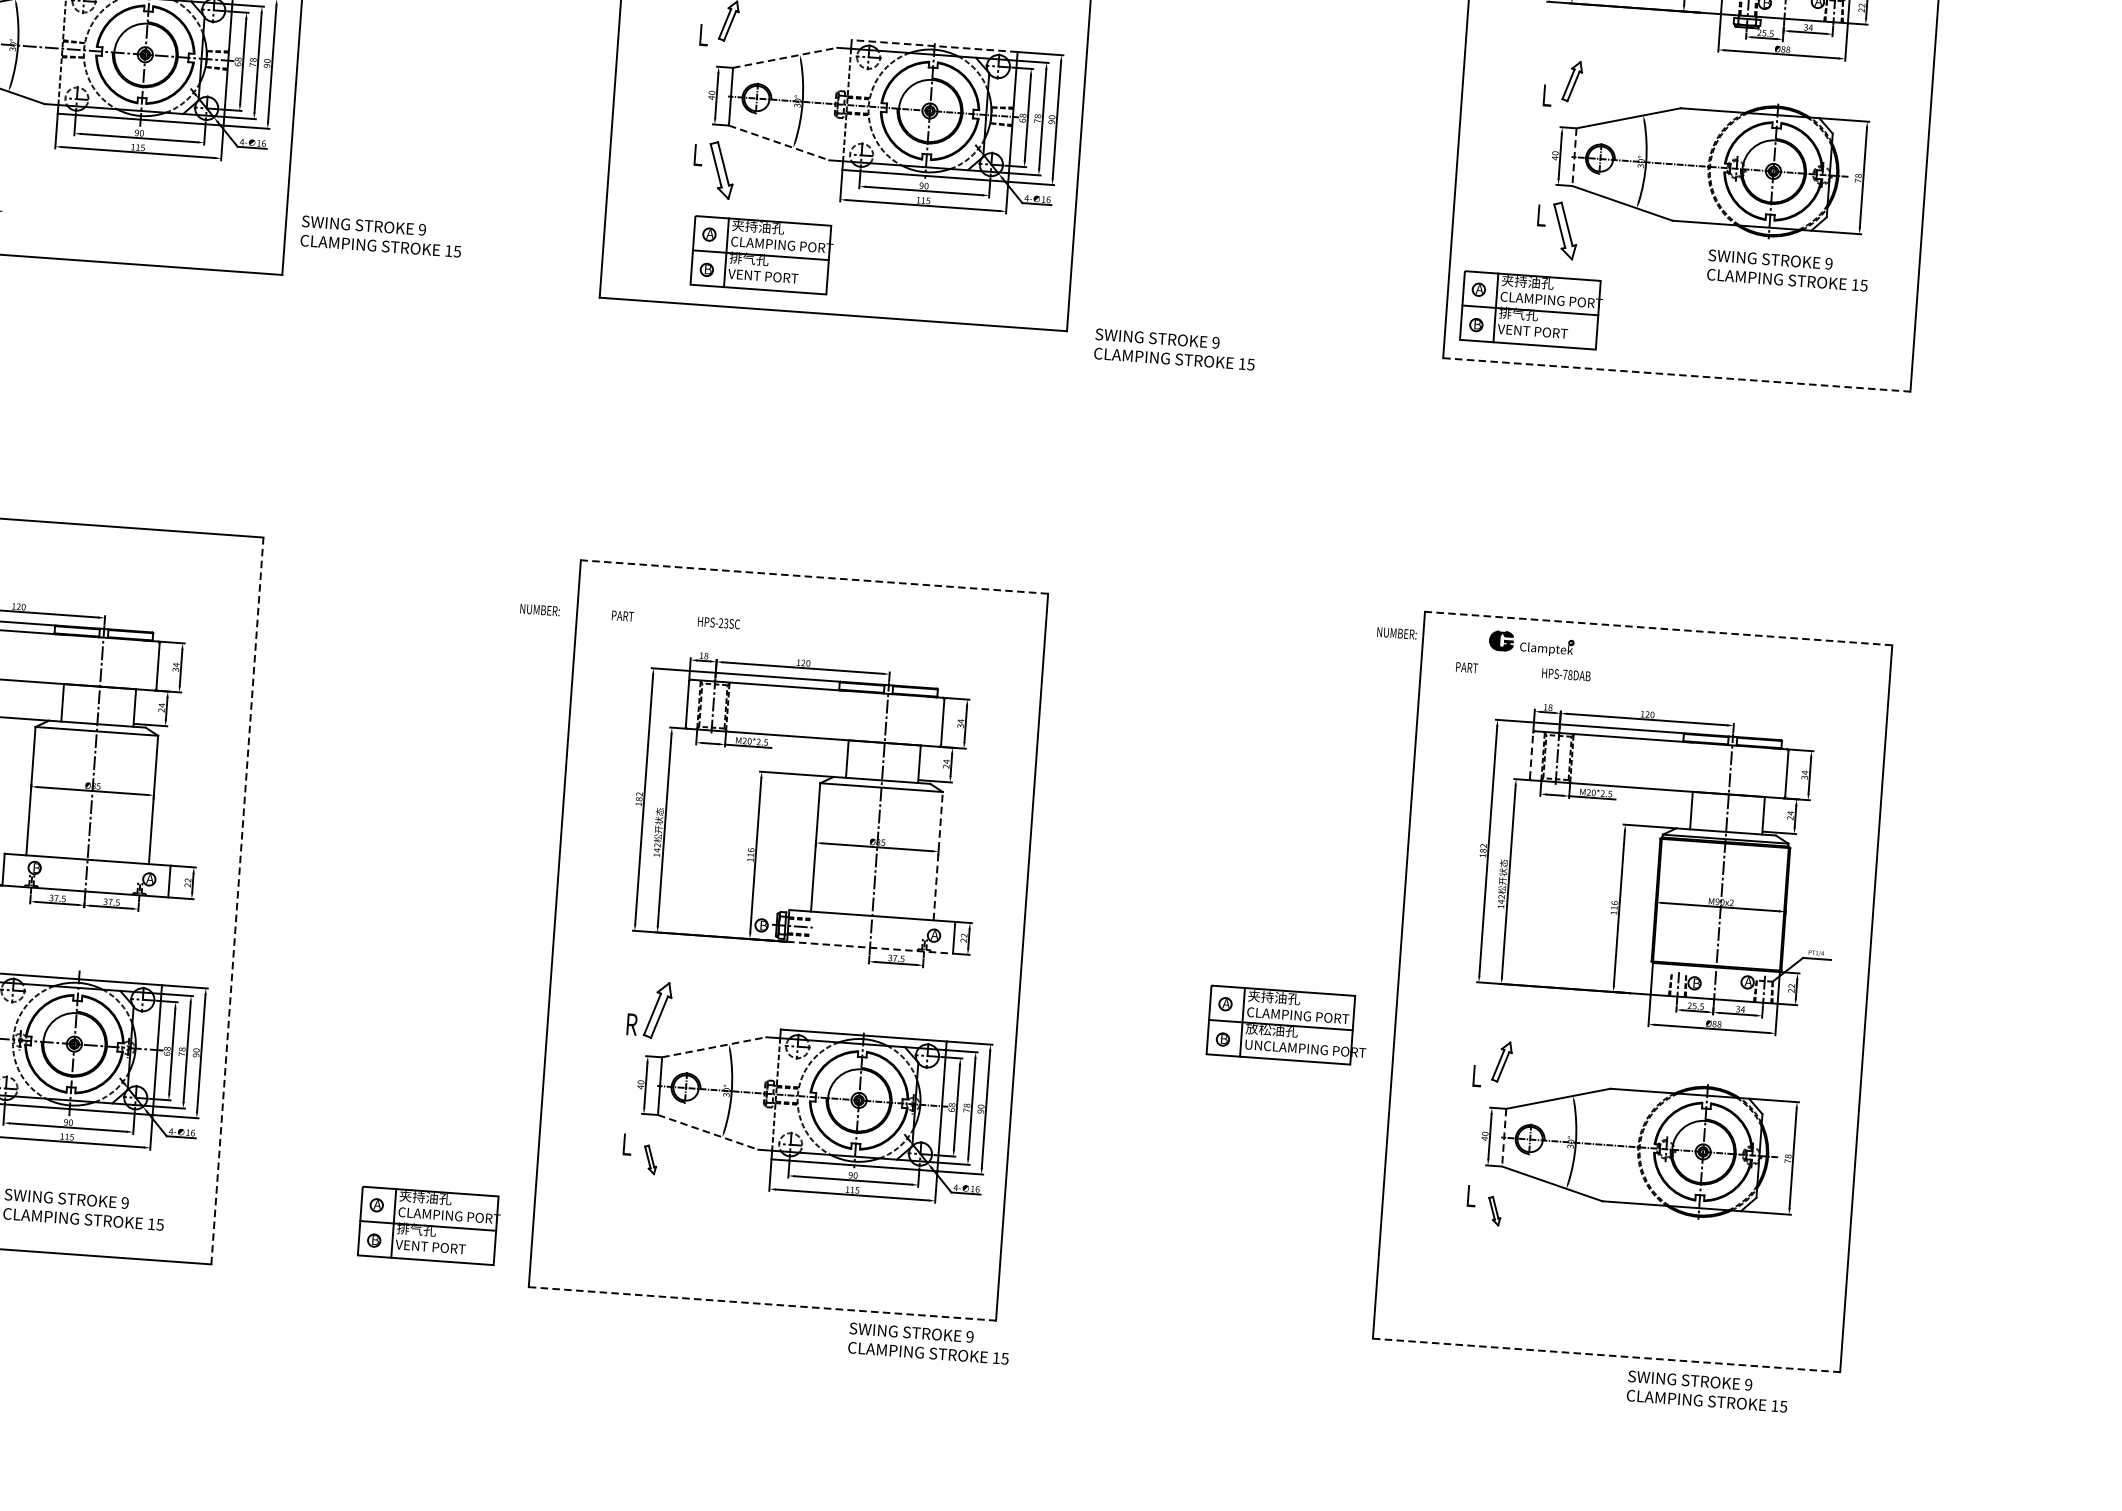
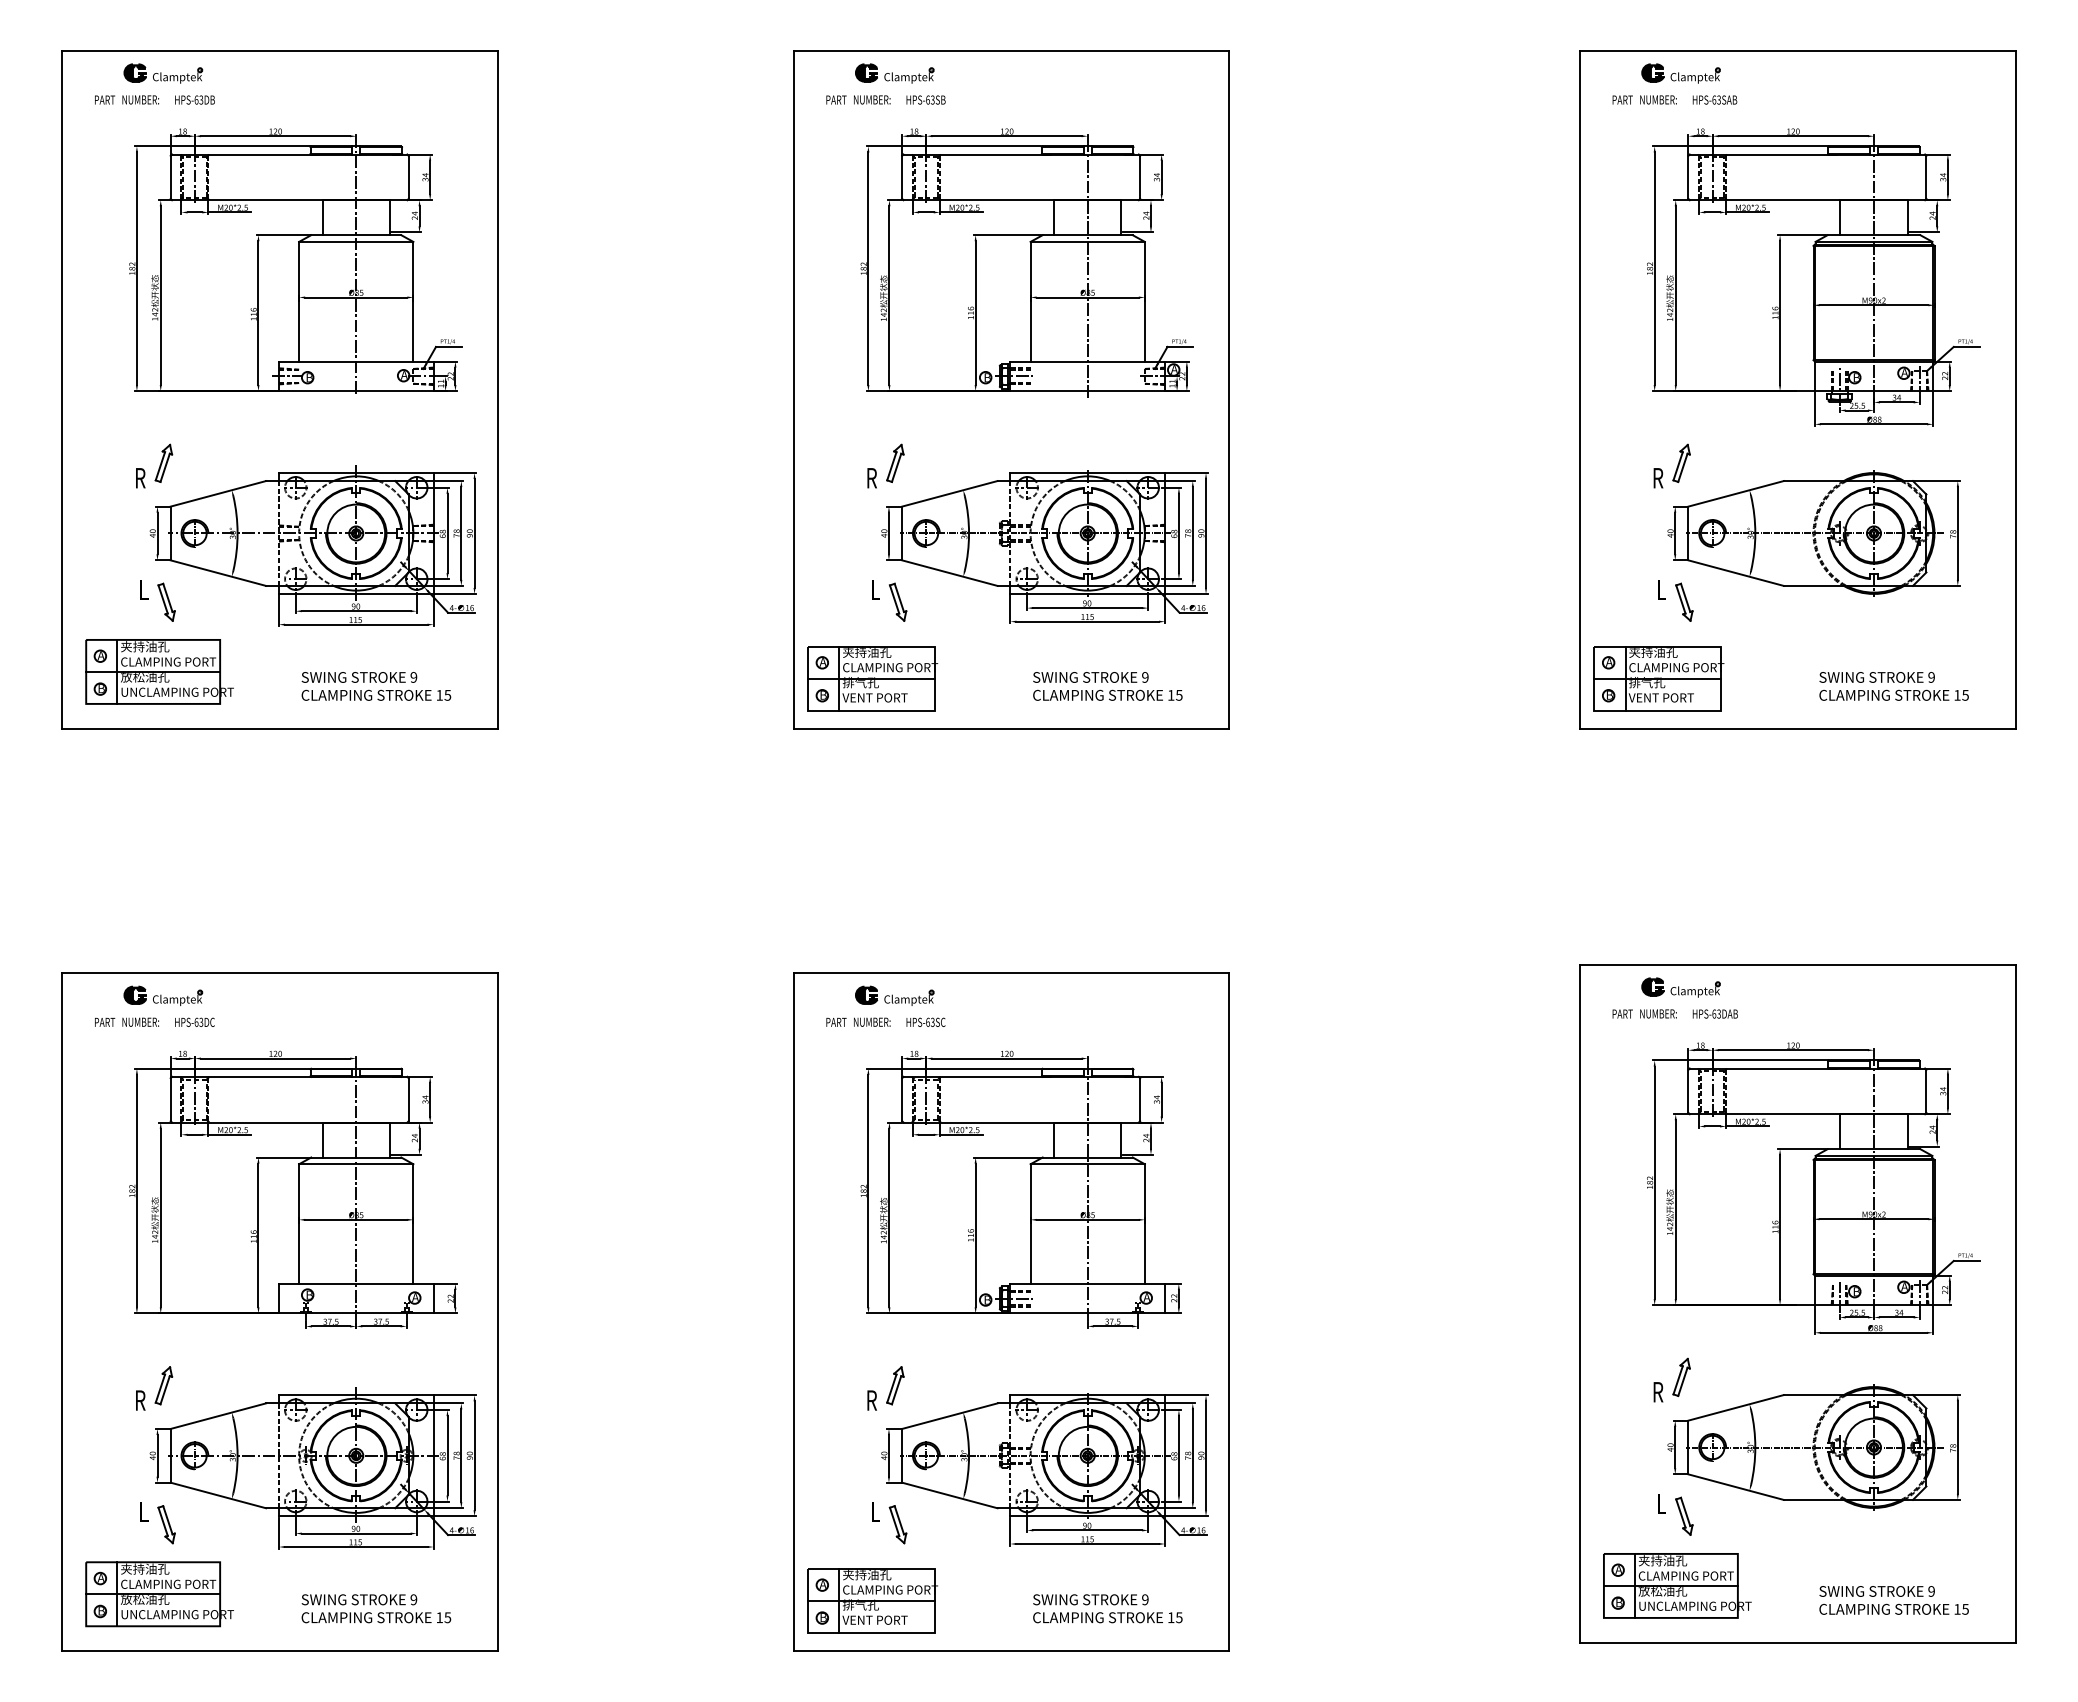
text: (702, 35) -> (871, 478), L -> R
line: (934, 45) -> (1087, 472), dashed -> solid
line: (785, 57) -> (950, 493), dashed -> solid
text: (1546, 95) -> (1658, 478), L -> R
line: (779, 143) -> (950, 573), dashed -> solid
line: (1574, 157) -> (1688, 533), dashed -> solid
part: (721, 169) -> (898, 601), size x0.71
part: (1564, 229) -> (1684, 601), size x0.71
text: (381, 236) -> (376, 686), moved
part: (762, 255) -> (872, 678), moved
text: (1787, 270) -> (1893, 686), moved
text: (1174, 349) -> (1107, 686), moved
line: (1676, 374) -> (1797, 728), dashed -> solid
line: (814, 577) -> (1011, 973), dashed -> solid
part: (687, 591) -> (894, 995), added
text: (540, 609) -> (872, 1021), moved
text: (720, 622) -> (927, 1021), HPS-23SC -> HPS-63SC
line: (1658, 629) -> (1797, 965), dashed -> solid
text: (1396, 632) -> (1658, 1013), moved
text: (1567, 674) -> (1716, 1013), HPS-78DAB -> HPS-63DAB
line: (1531, 755) -> (1688, 1091), dashed -> solid
line: (937, 856) -> (1144, 1224), dashed -> solid
line: (236, 901) -> (497, 1312), dashed -> solid
line: (870, 947) -> (1088, 1313), dashed -> solid
part: (658, 1010) -> (895, 1385), size x0.71
part: (1288, 1025) -> (1677, 1585), moved
line: (714, 1047) -> (950, 1416), dashed -> solid
text: (1476, 1076) -> (1658, 1392), L -> R
line: (708, 1132) -> (950, 1495), dashed -> solid
line: (1504, 1137) -> (1688, 1447), dashed -> solid
part: (649, 1159) -> (897, 1524), size x1.43
part: (1494, 1210) -> (1684, 1515), size x1.43
part: (429, 1225) -> (872, 1600), moved
line: (762, 1303) -> (1011, 1650), dashed -> solid
text: (928, 1343) -> (1107, 1608), moved
line: (1606, 1355) -> (1797, 1642), dashed -> solid
text: (1707, 1391) -> (1893, 1600), moved

